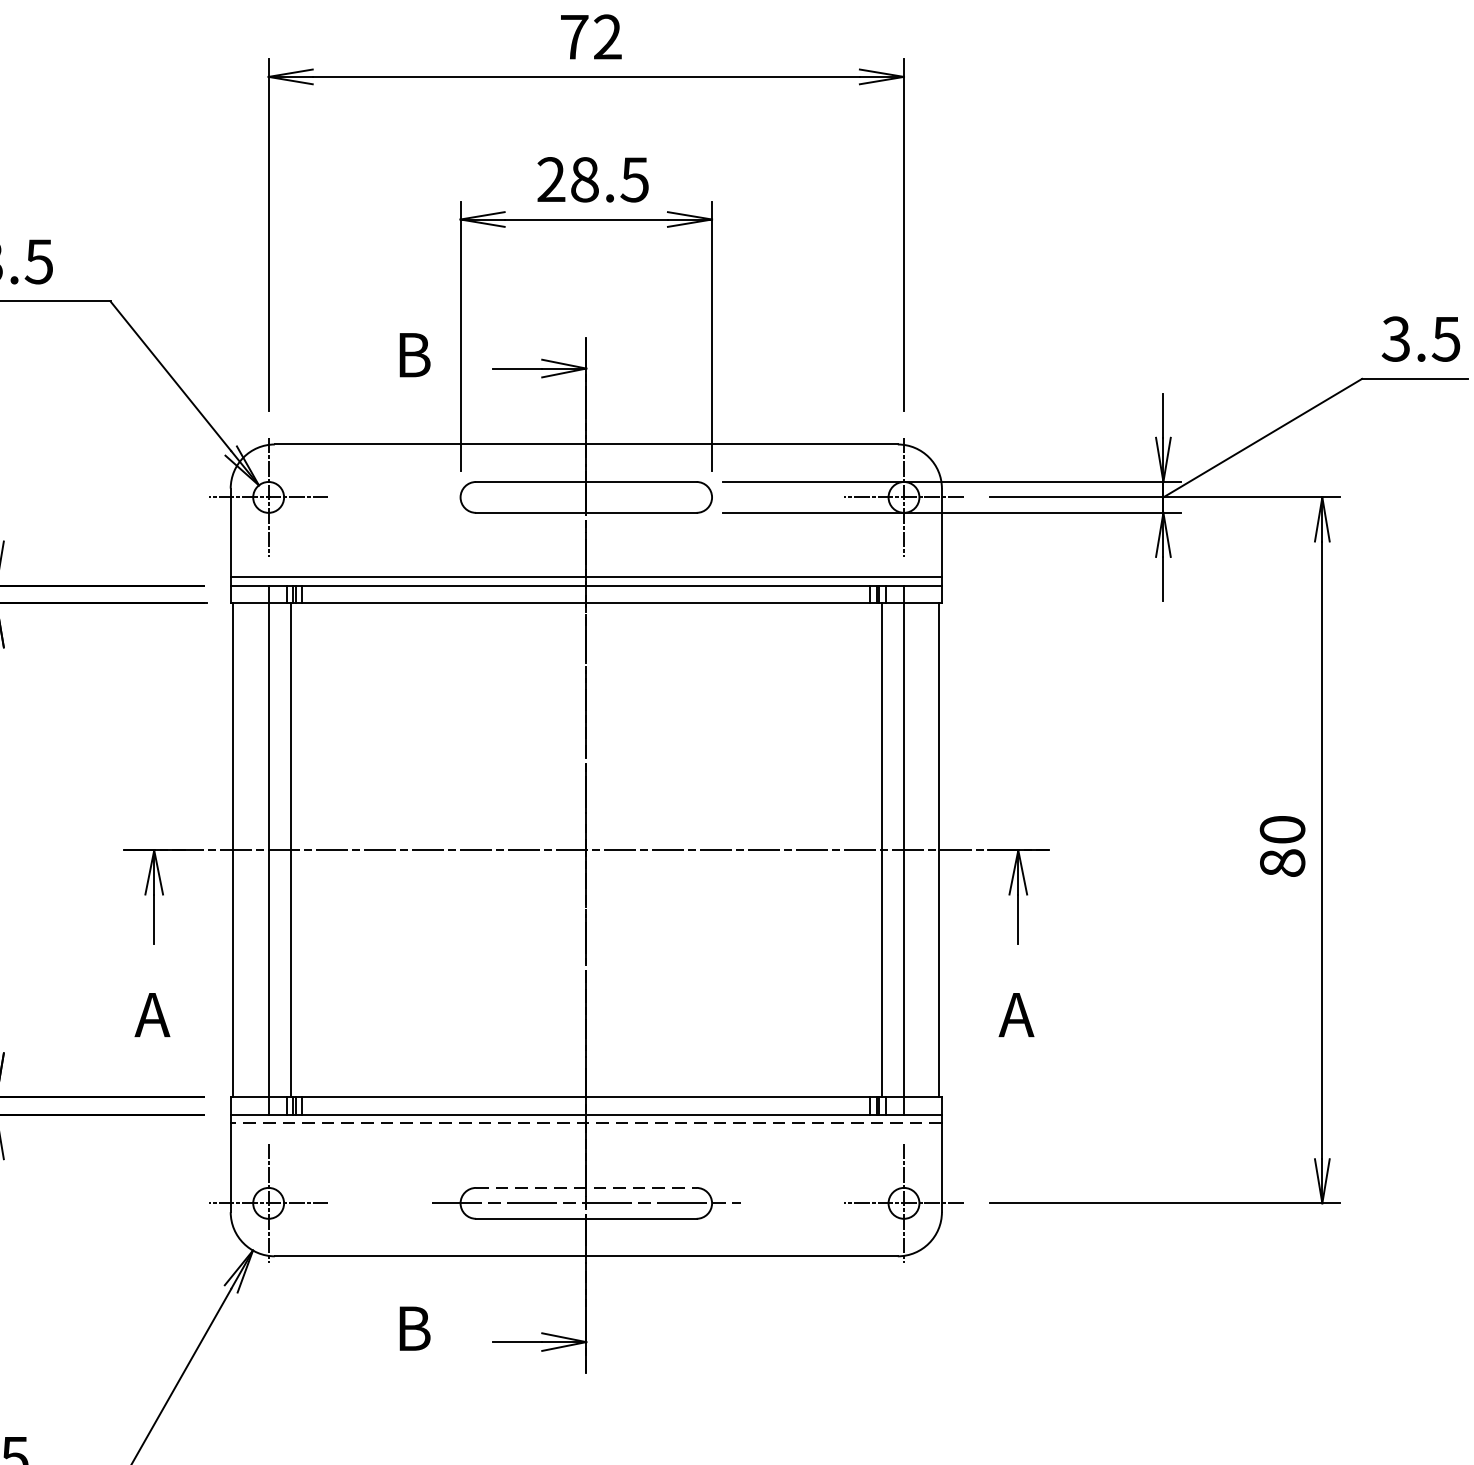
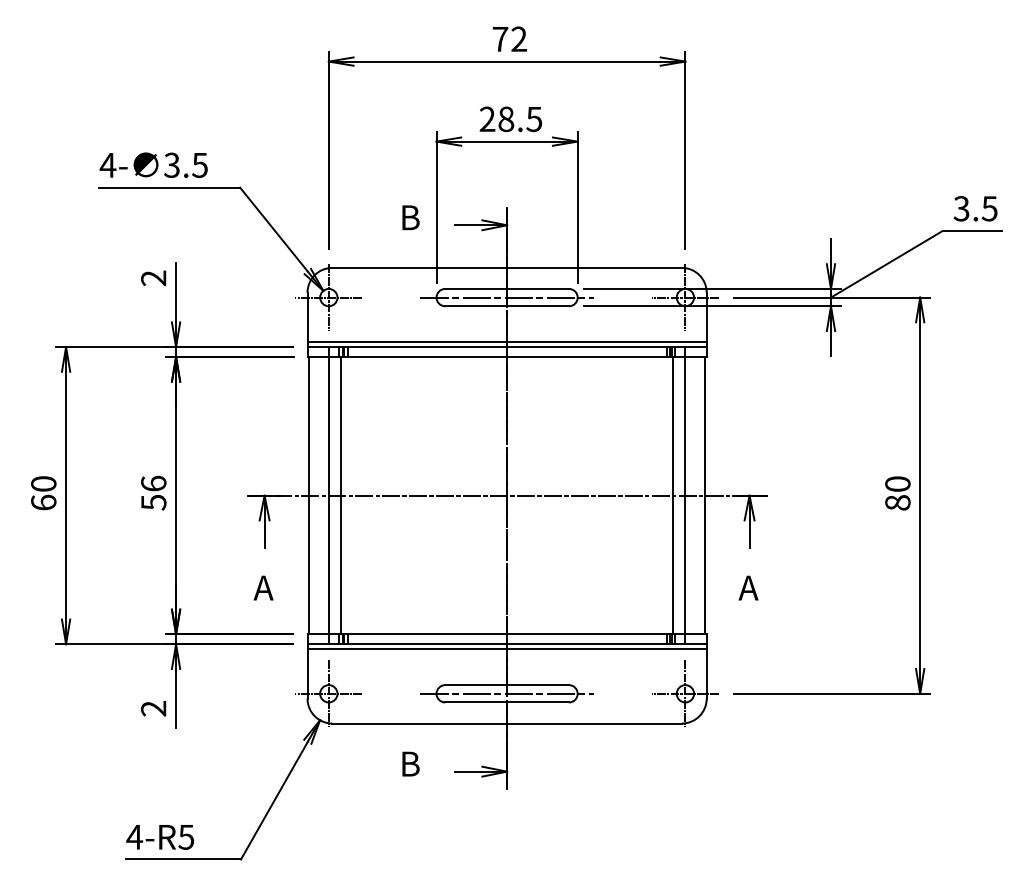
line: (585, 497) -> (506, 297), added
line: (587, 1122) -> (507, 648), dashed -> solid
line: (587, 1188) -> (507, 685), dashed -> solid

